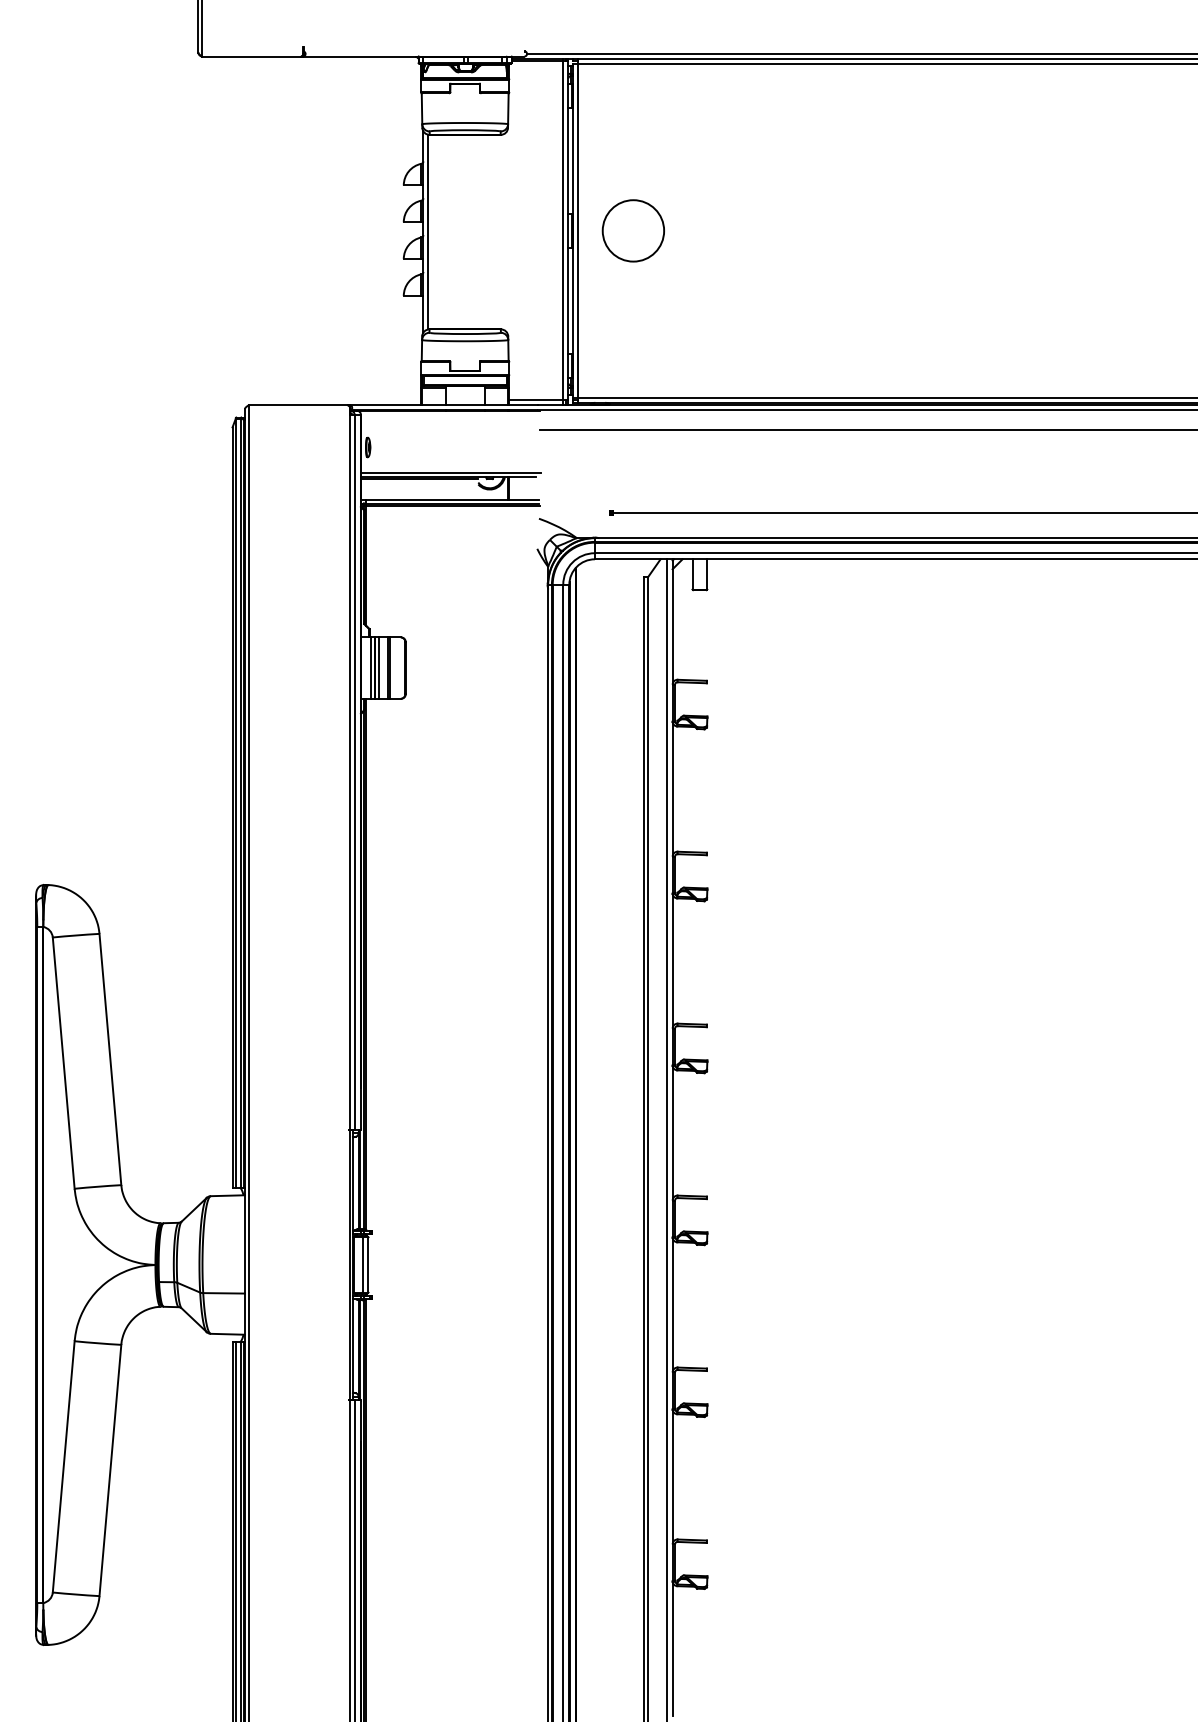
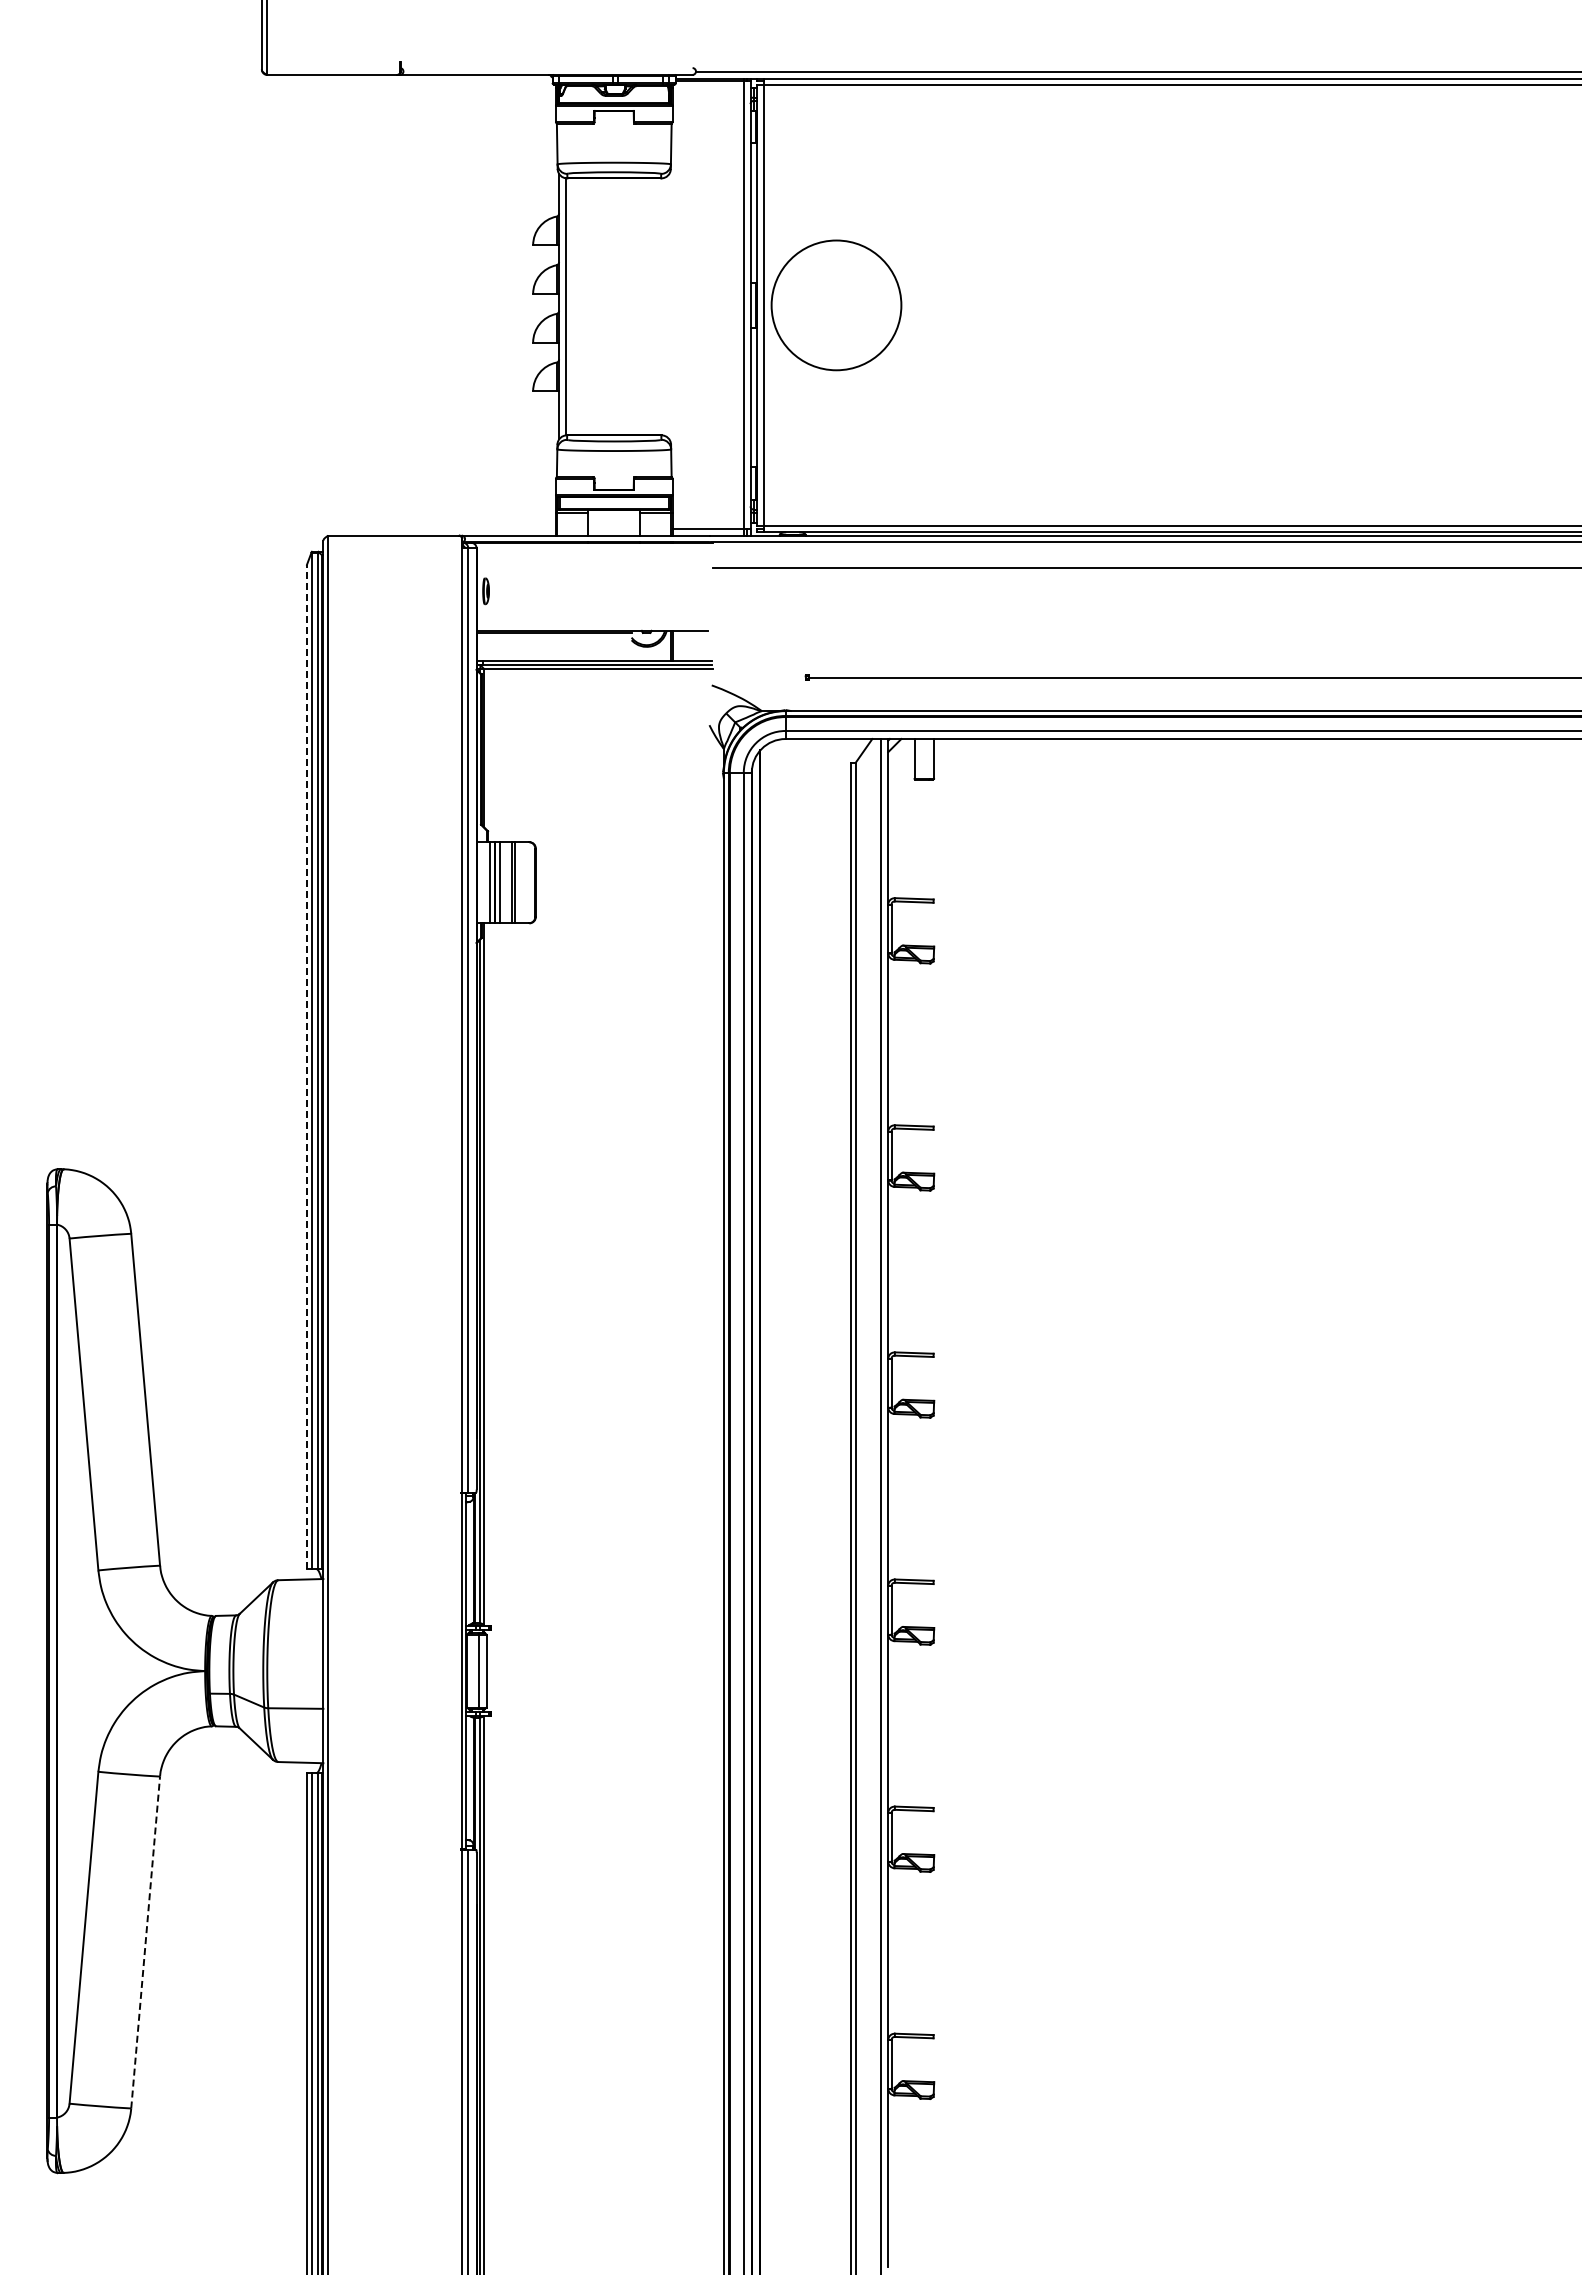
circle: (633, 230) -> (836, 304), size x1.6
line: (450, 473) -> (595, 625), removed
line: (232, 807) -> (306, 1066), solid -> dashed
line: (110, 1470) -> (145, 1942), solid -> dashed

